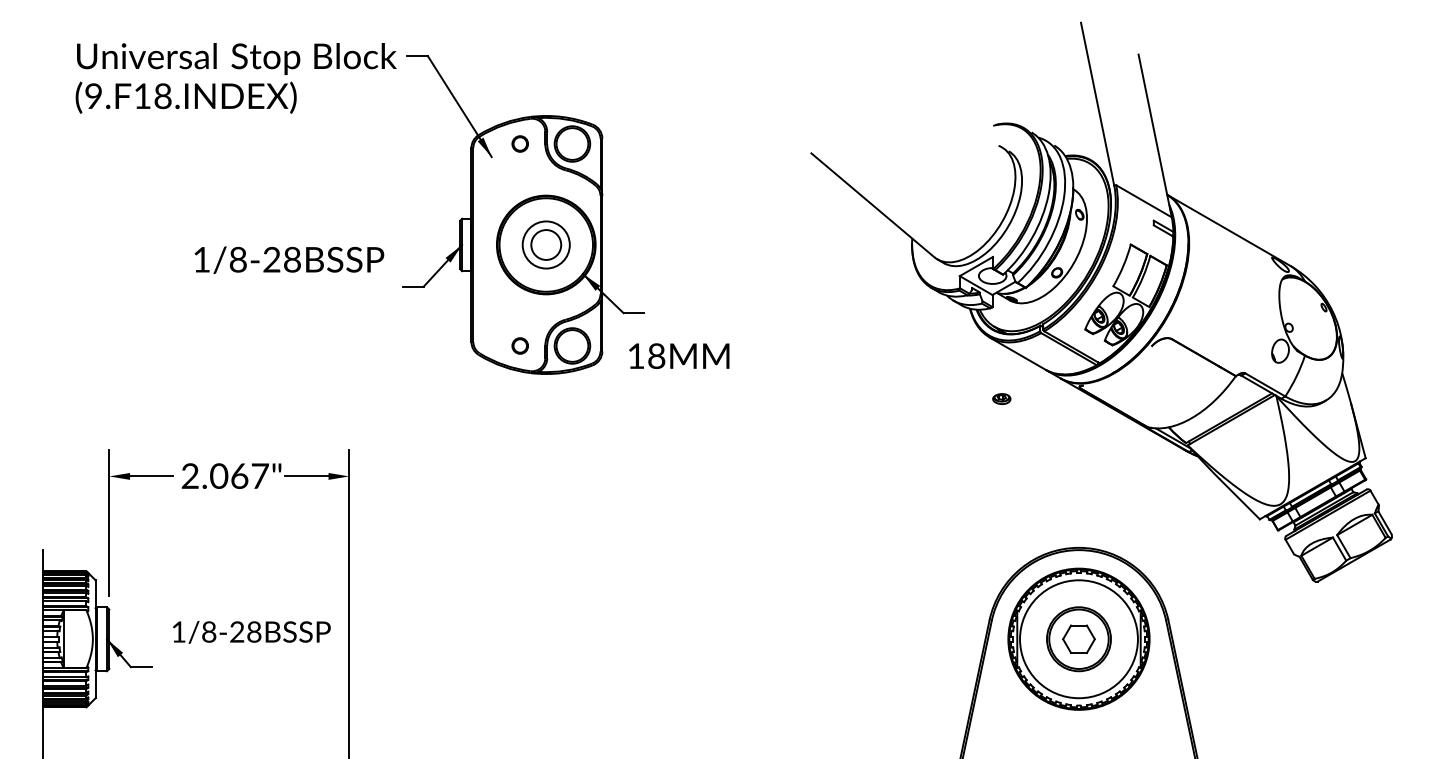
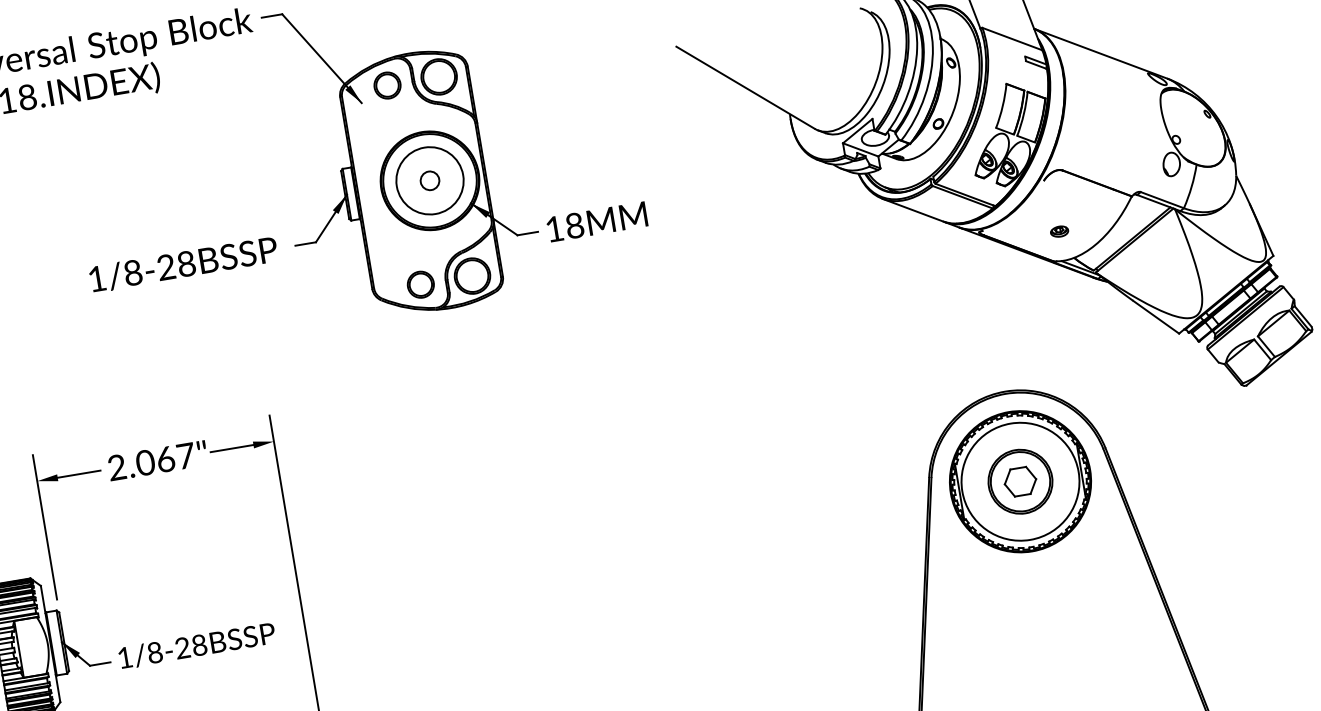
part: (520, 143) -> (387, 84), size x1.67
circle: (545, 244) -> (429, 180), size x0.62
circle: (545, 244) -> (429, 180), size x1.43
text: (289, 259) -> (183, 264), moved
part: (520, 345) -> (421, 284), size x1.67
text: (679, 355) -> (597, 221), moved
part: (1001, 398) -> (1059, 231), moved
text: (251, 632) -> (196, 646), moved

